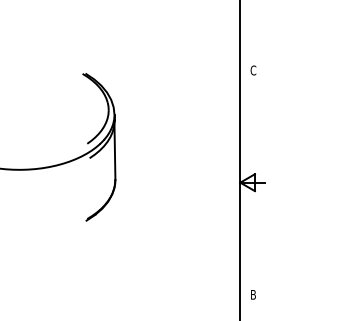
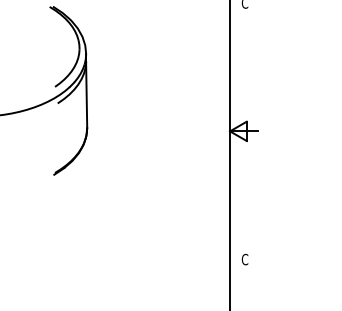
text: (253, 294) -> (245, 259), B -> C

